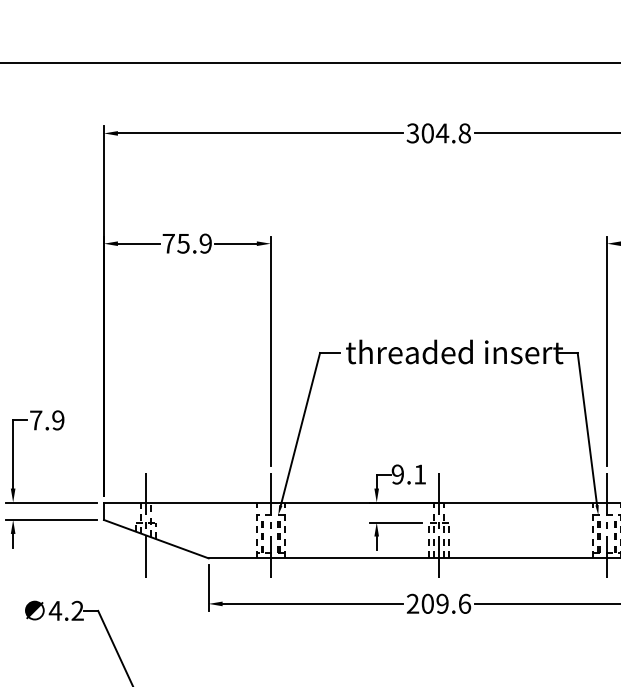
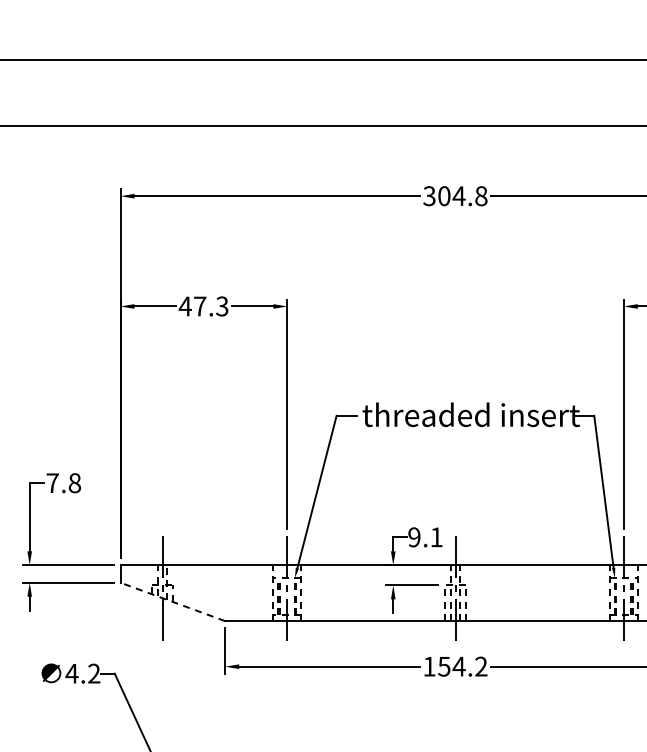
text: (186, 243) -> (203, 306), 75.9 -> 47.3
text: (57, 420) -> (74, 483), 7.9 -> 7.8
line: (155, 538) -> (172, 601), solid -> dashed
text: (438, 603) -> (455, 666), 209.6 -> 154.2

